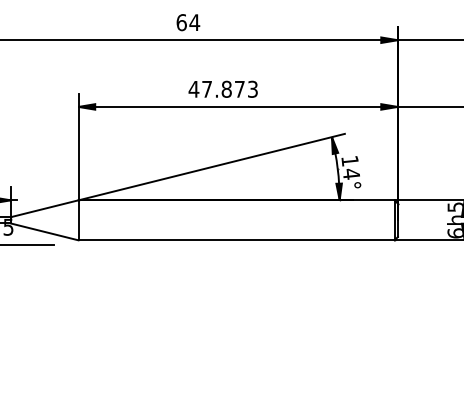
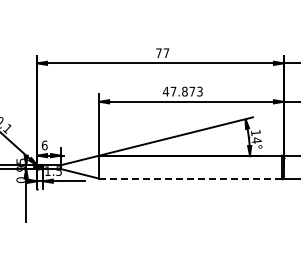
text: (187, 23) -> (162, 53), 64 -> 77
line: (238, 240) -> (191, 178), solid -> dashed

